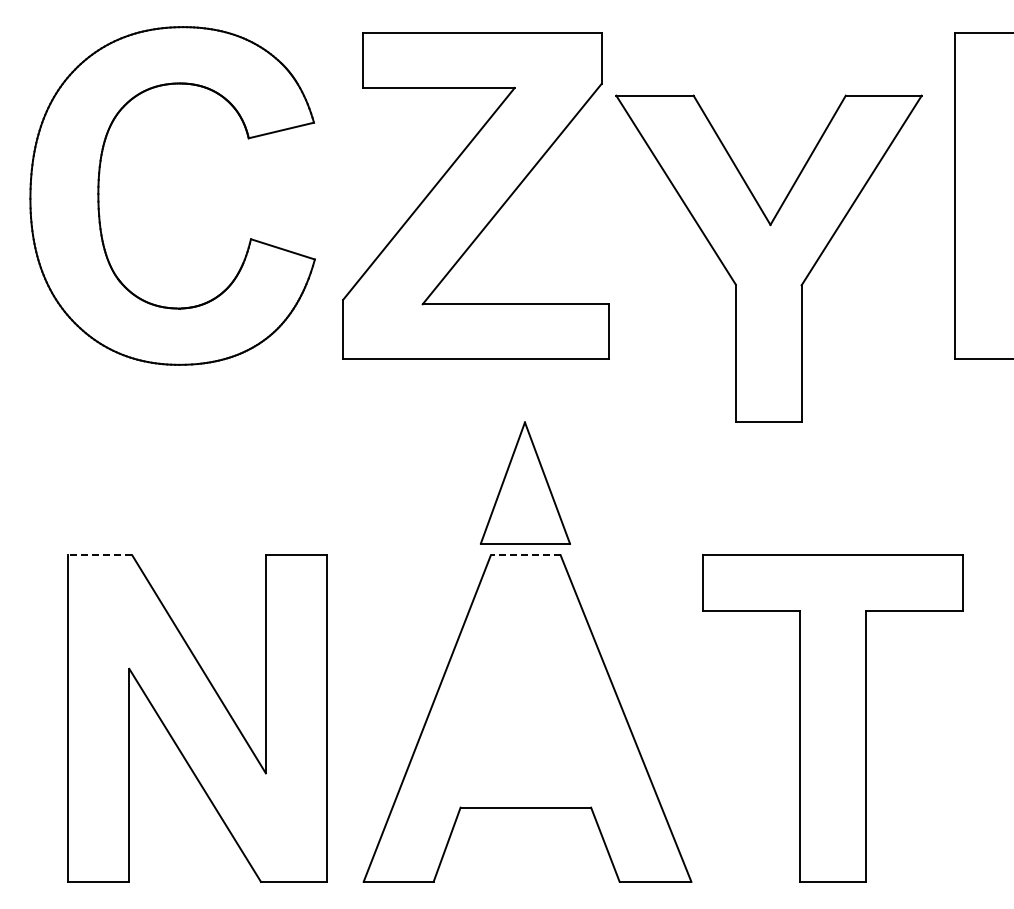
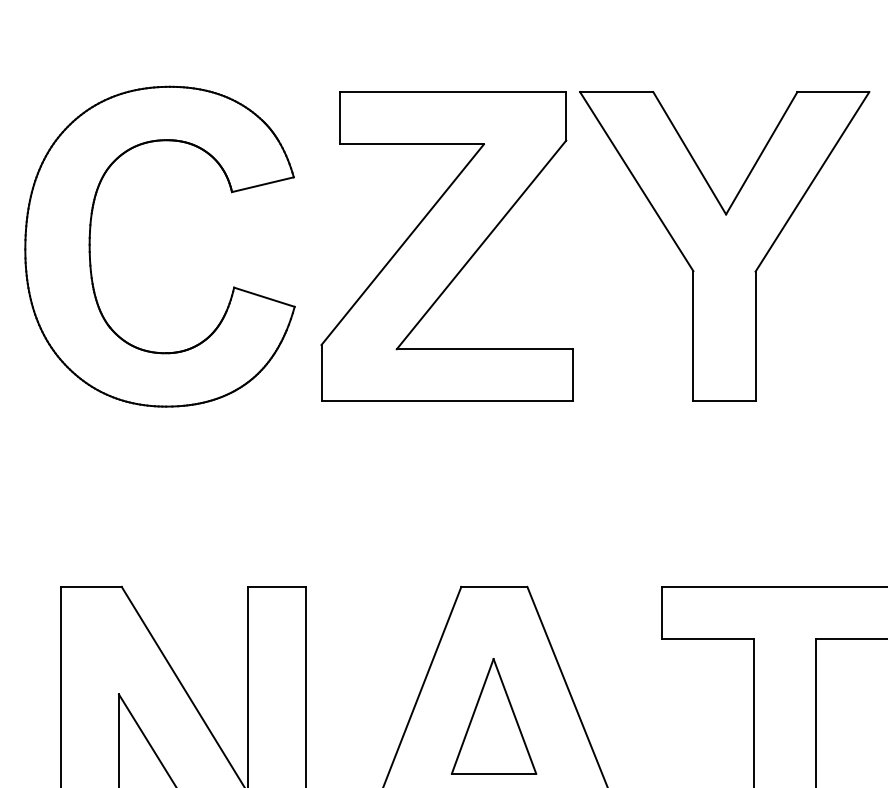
part: (768, 258) -> (724, 246), moved
part: (525, 482) -> (494, 715), moved
line: (99, 555) -> (90, 587), dashed -> solid
line: (525, 555) -> (494, 587), dashed -> solid

